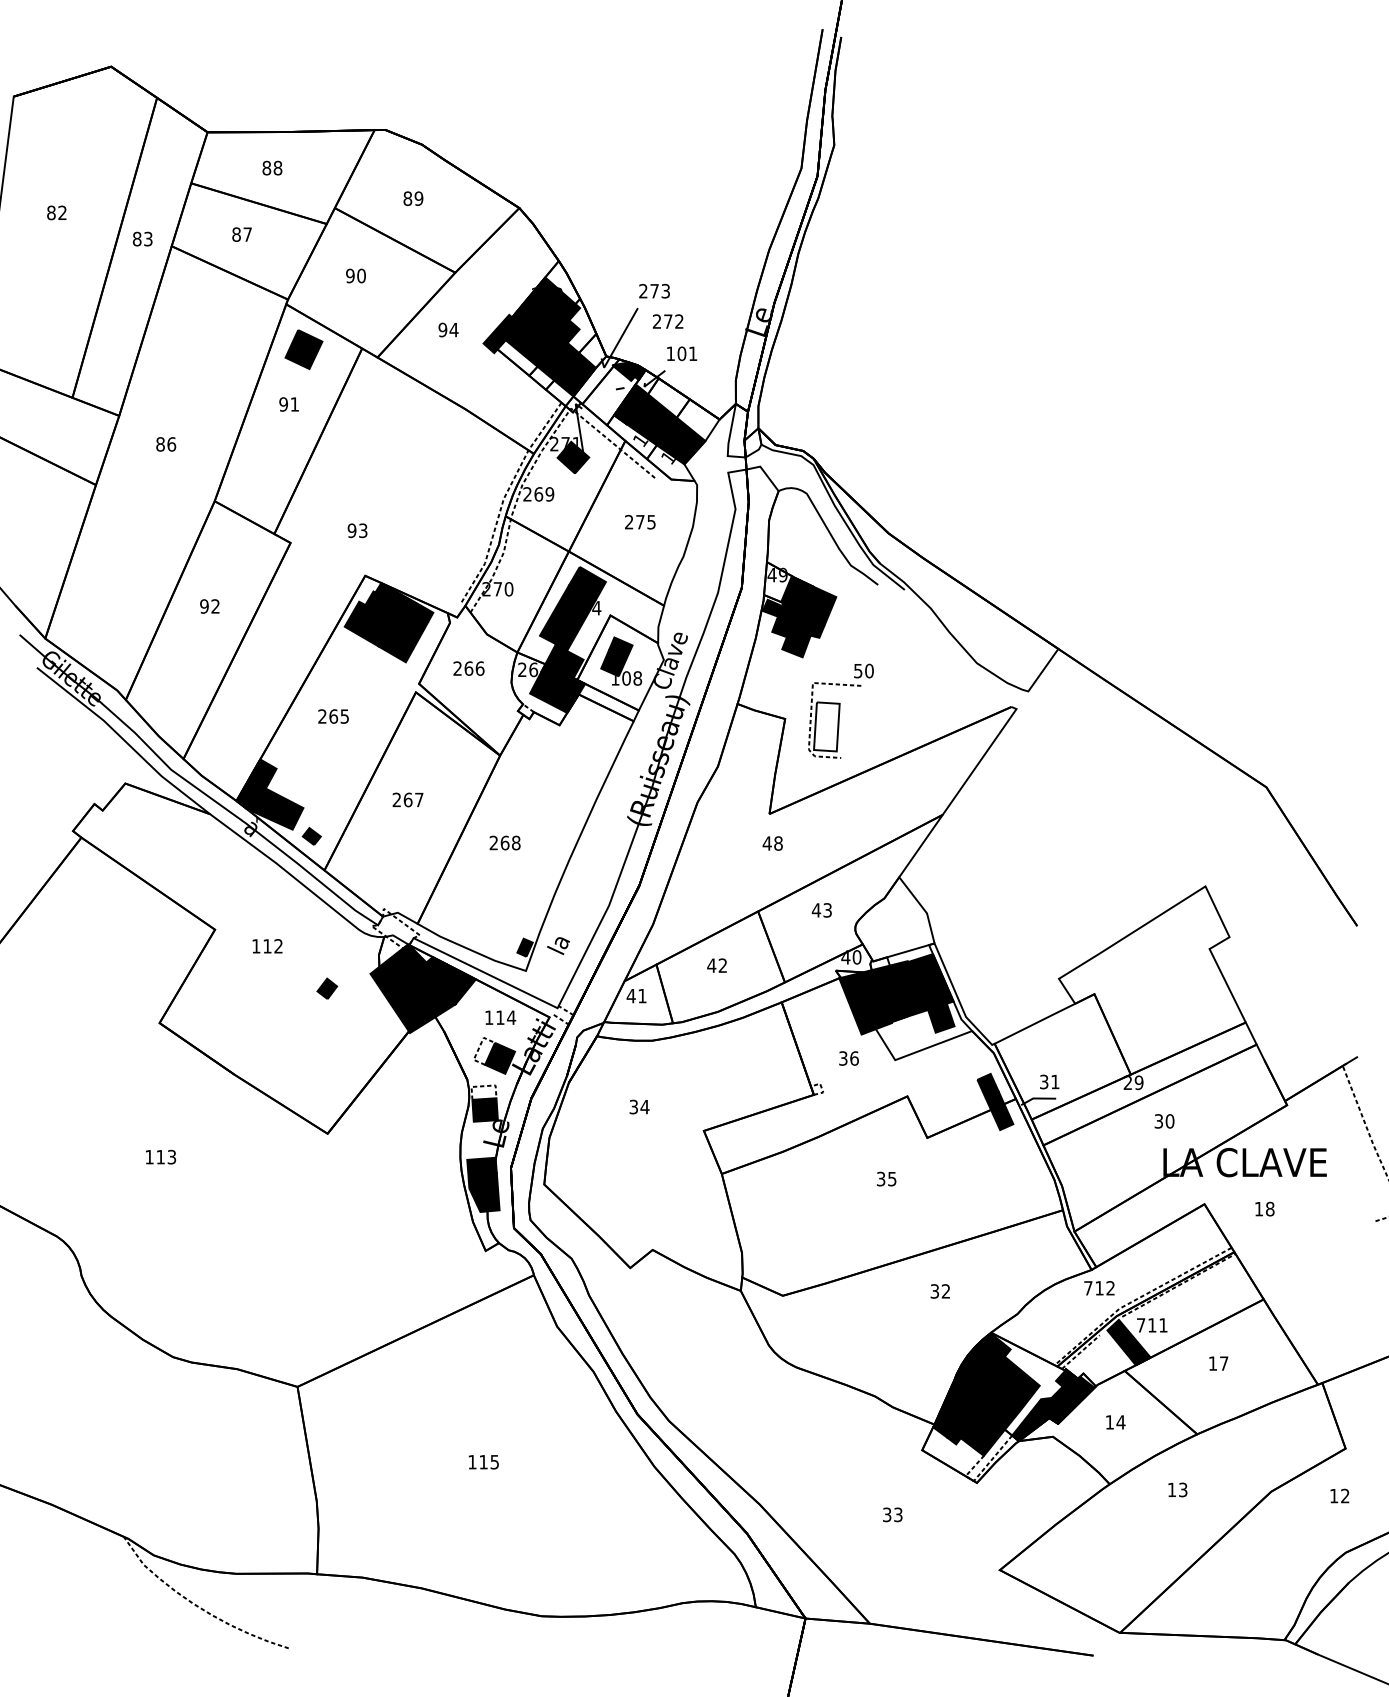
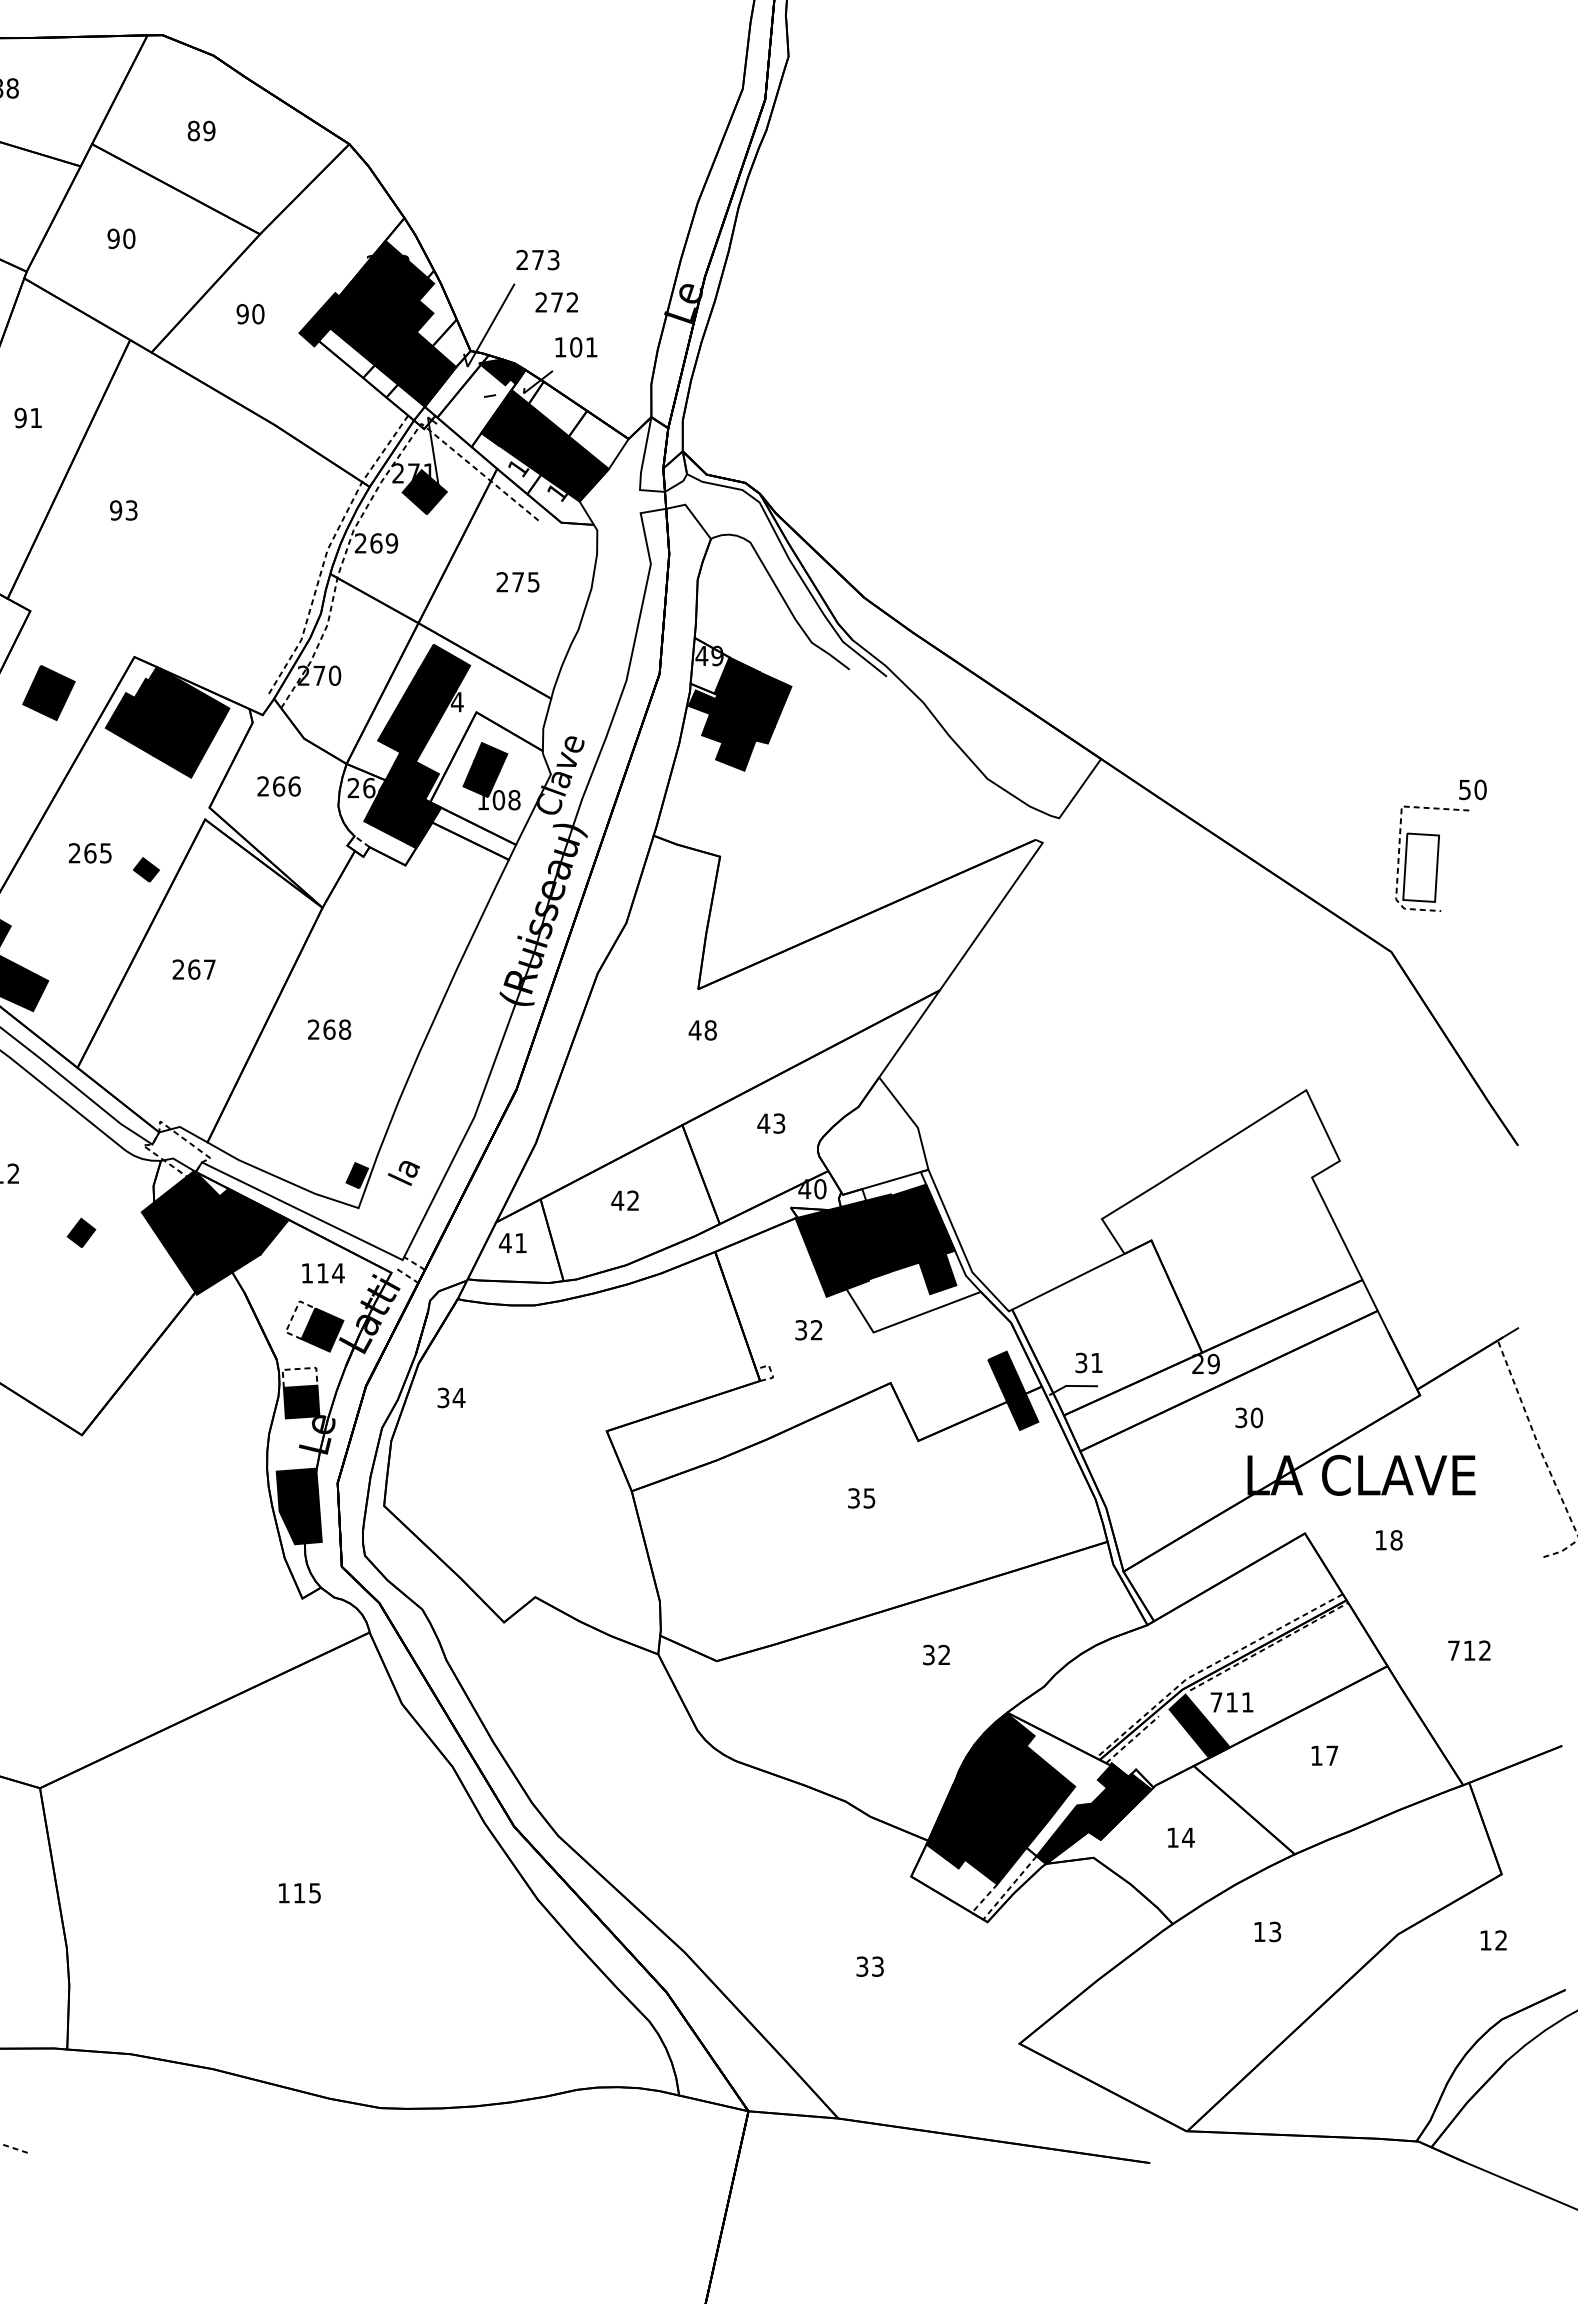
text: (453, 329) -> (257, 313), 94 -> 90
part: (303, 349) -> (48, 692), moved
text: (357, 530) -> (123, 510), moved
part: (840, 710) -> (1440, 844), moved
part: (311, 836) -> (145, 869), moved
text: (854, 1058) -> (816, 1330), 36 -> 32
text: (639, 1106) -> (451, 1397), moved
text: (1099, 1288) -> (1469, 1650), moved

